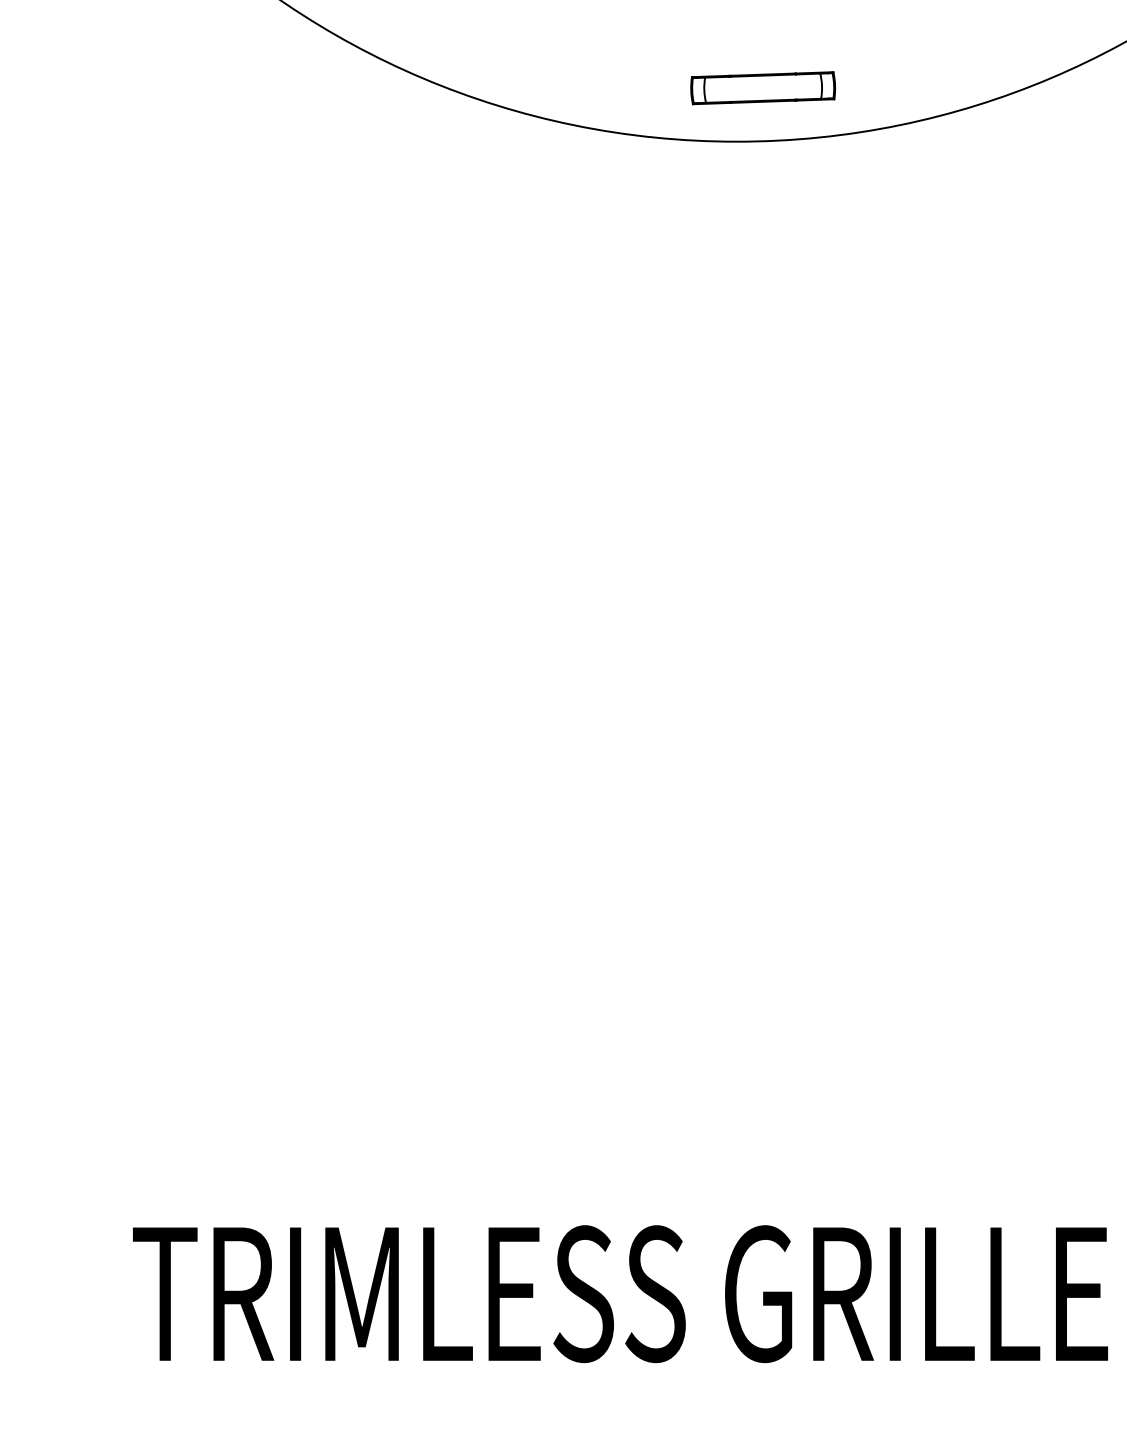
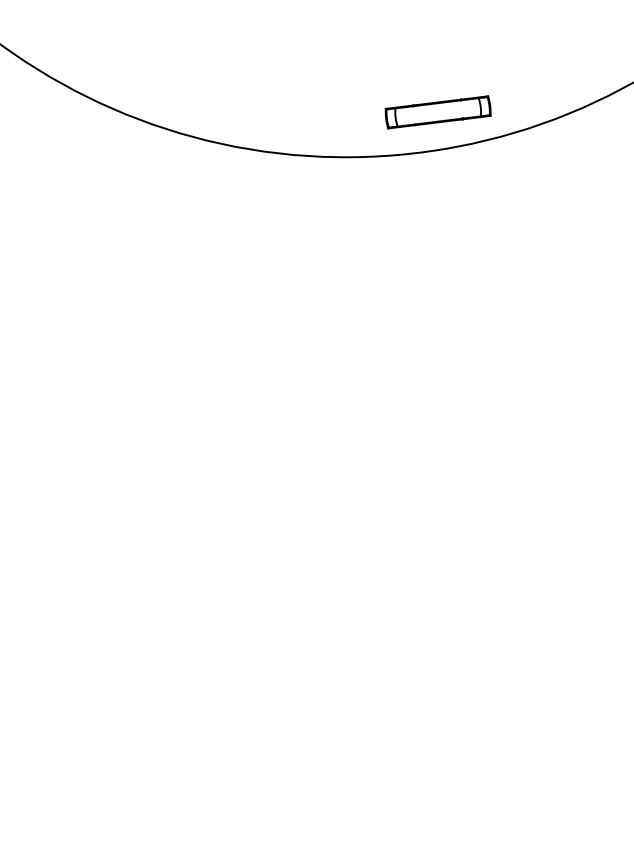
part: (763, 88) -> (438, 112), moved

